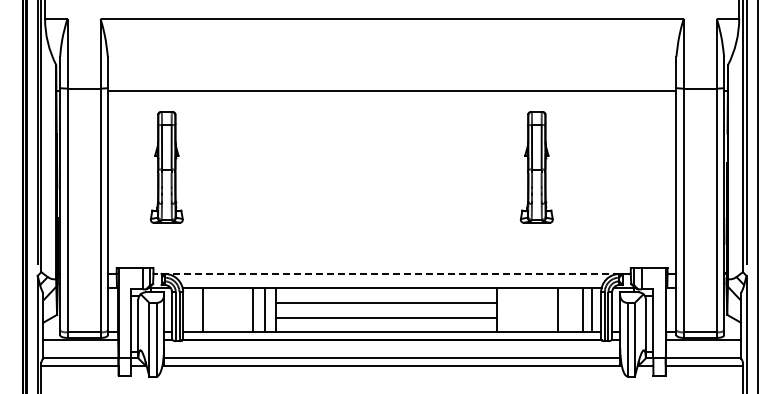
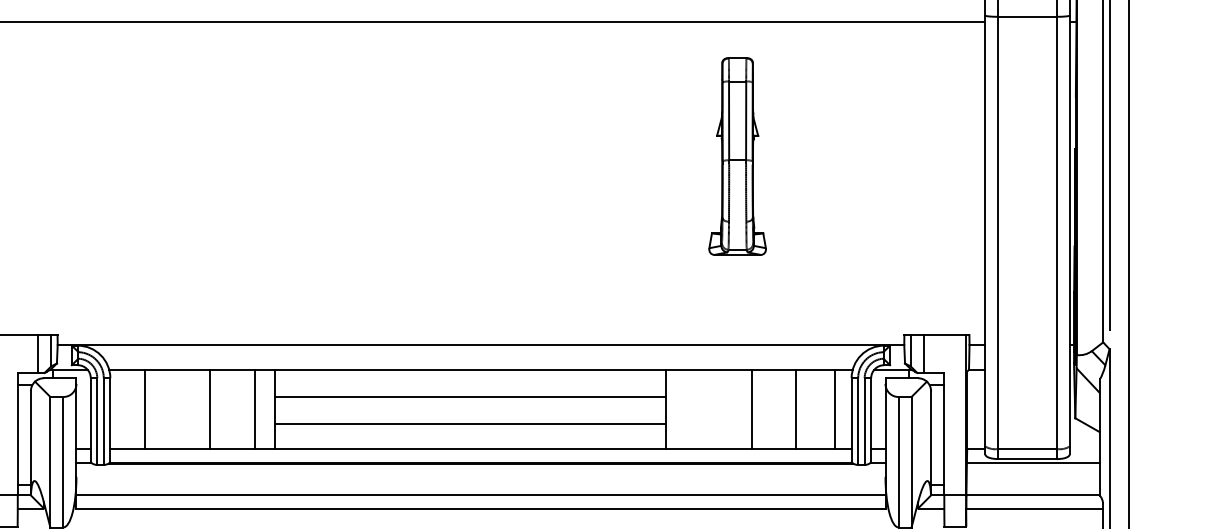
part: (166, 167) -> (80, 156), removed
line: (392, 273) -> (481, 344), dashed -> solid
line: (253, 309) -> (210, 408), moved
line: (557, 309) -> (751, 408), moved
line: (582, 309) -> (795, 408), moved

